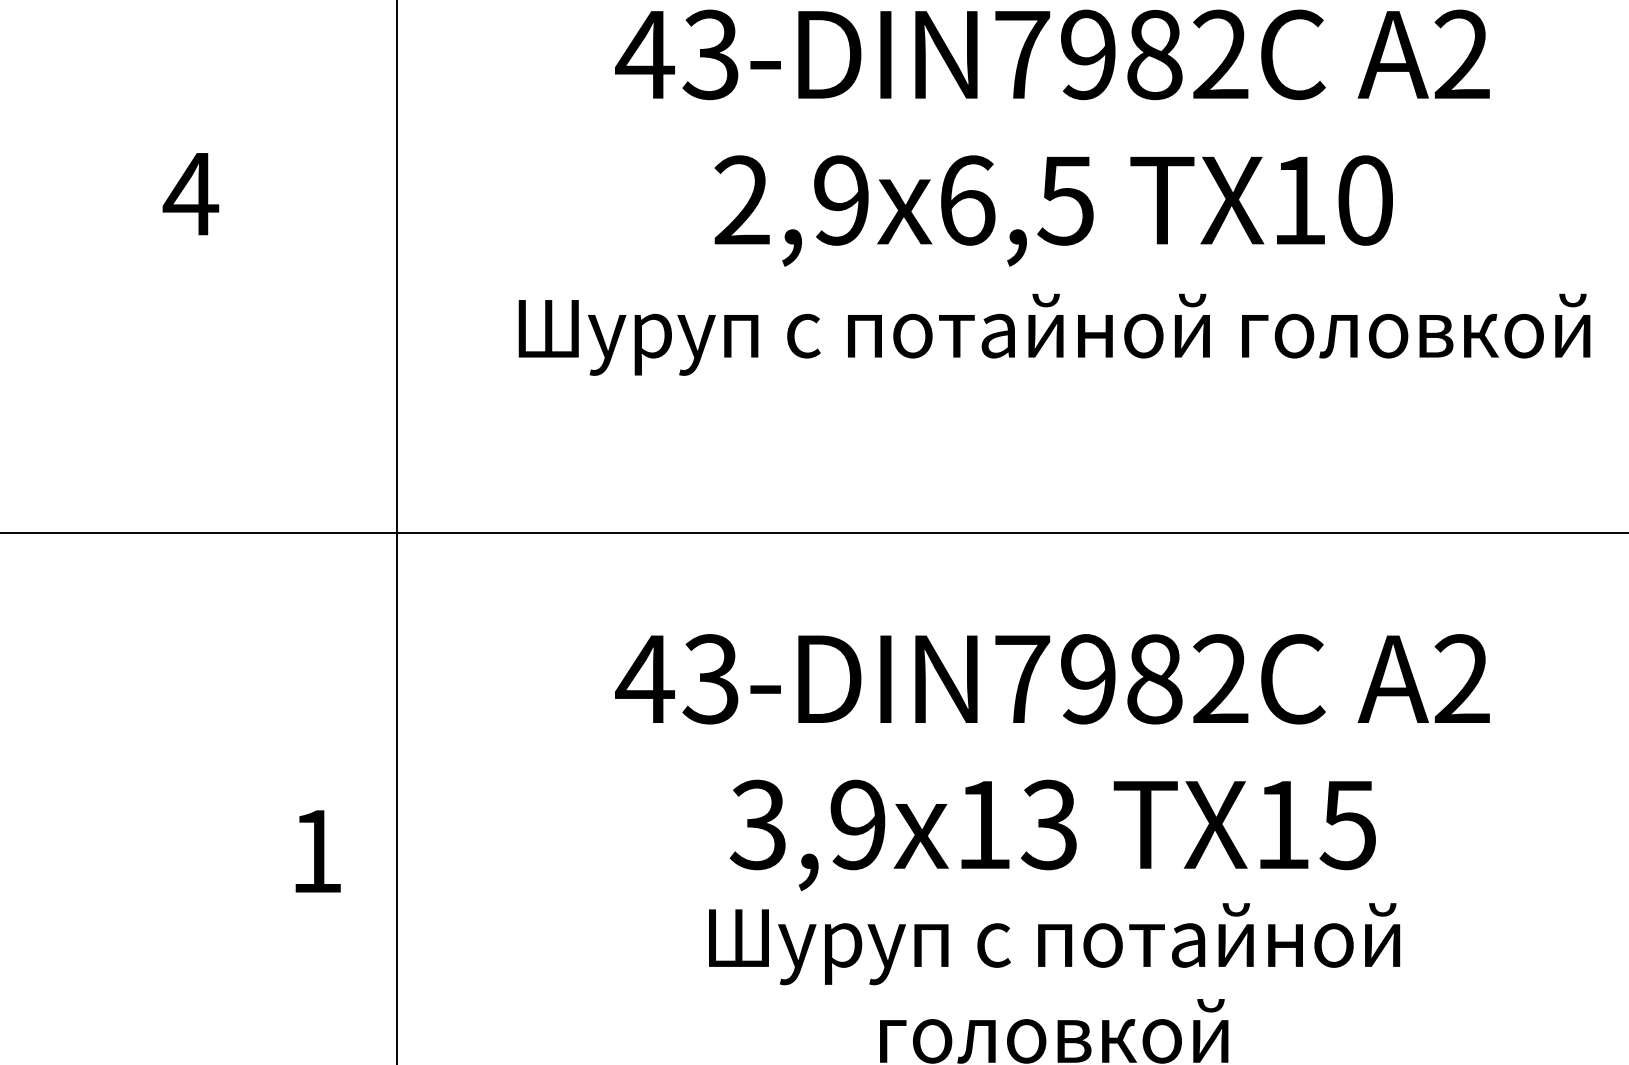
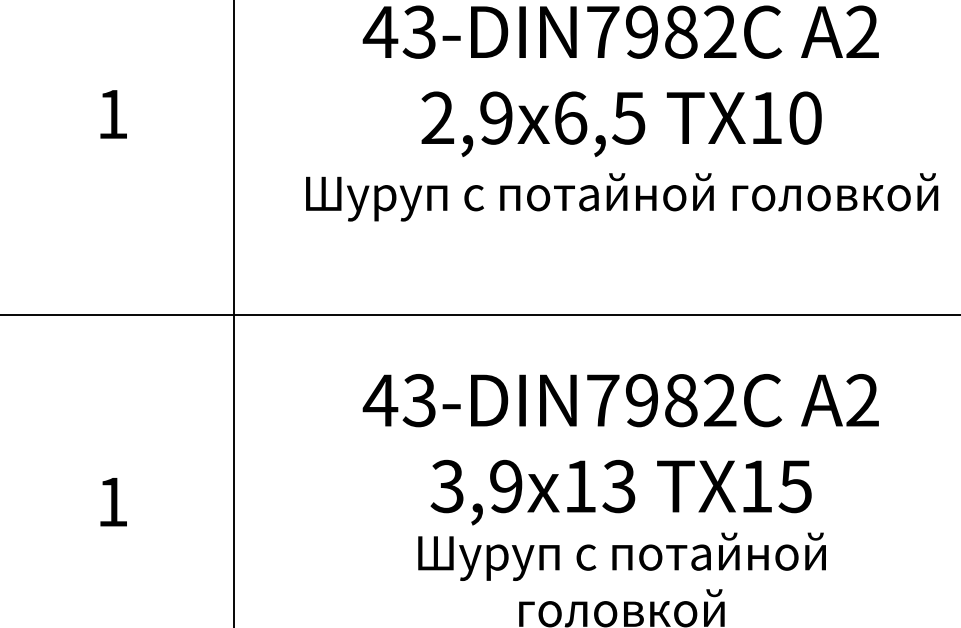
text: (190, 194) -> (112, 114), 4 -> 1
text: (317, 852) -> (113, 502), moved

